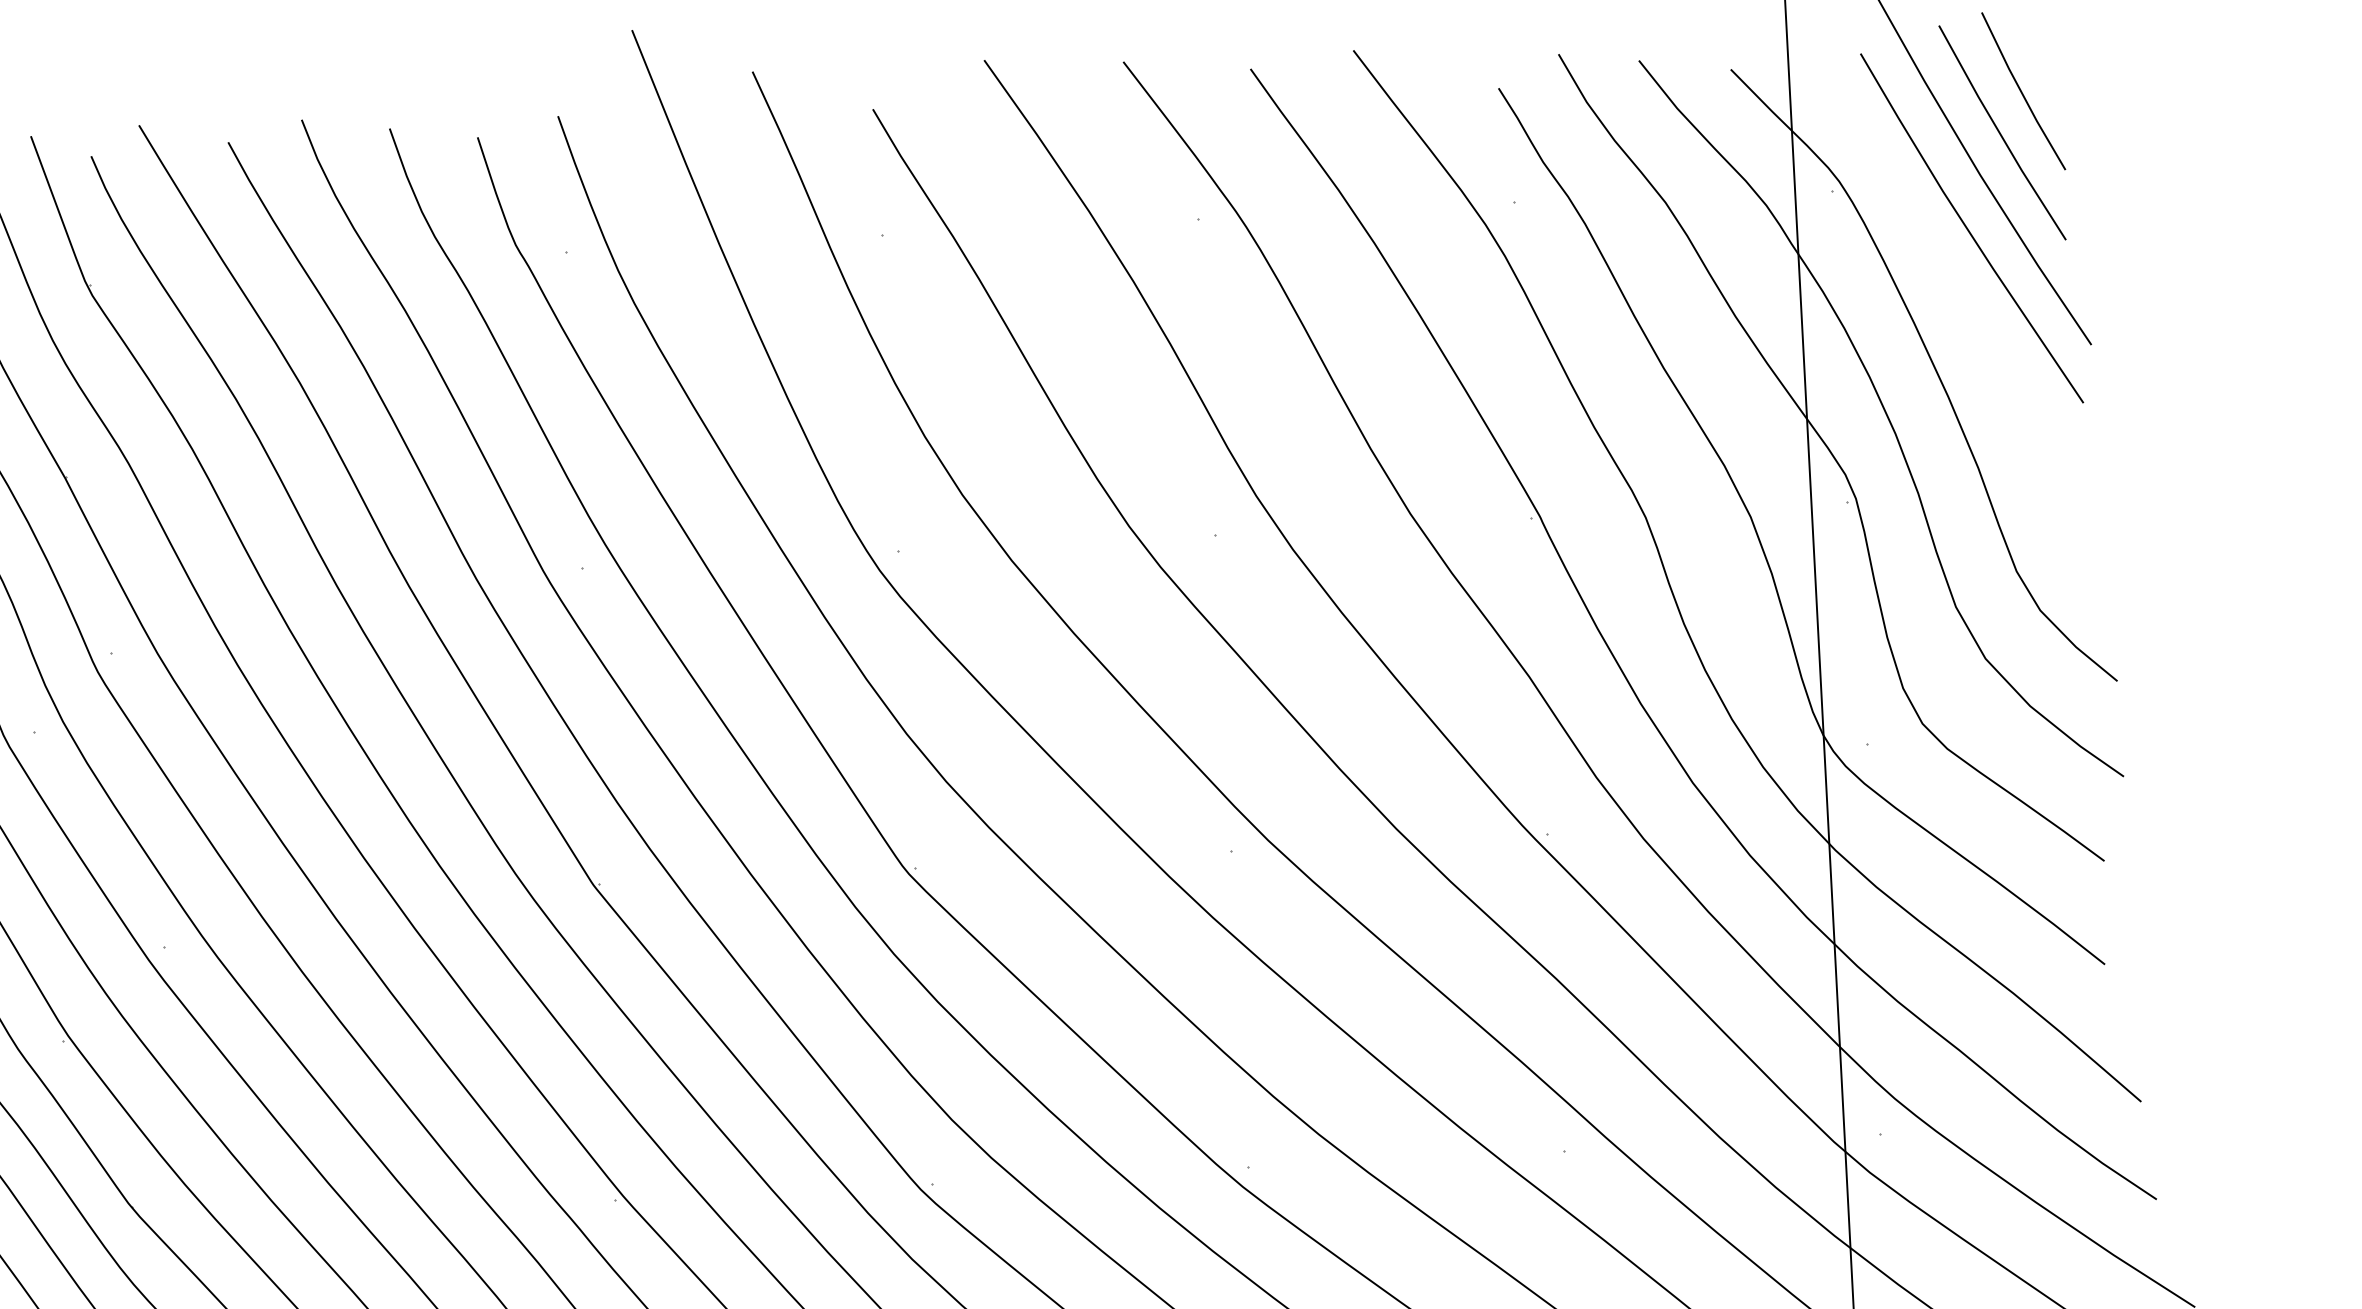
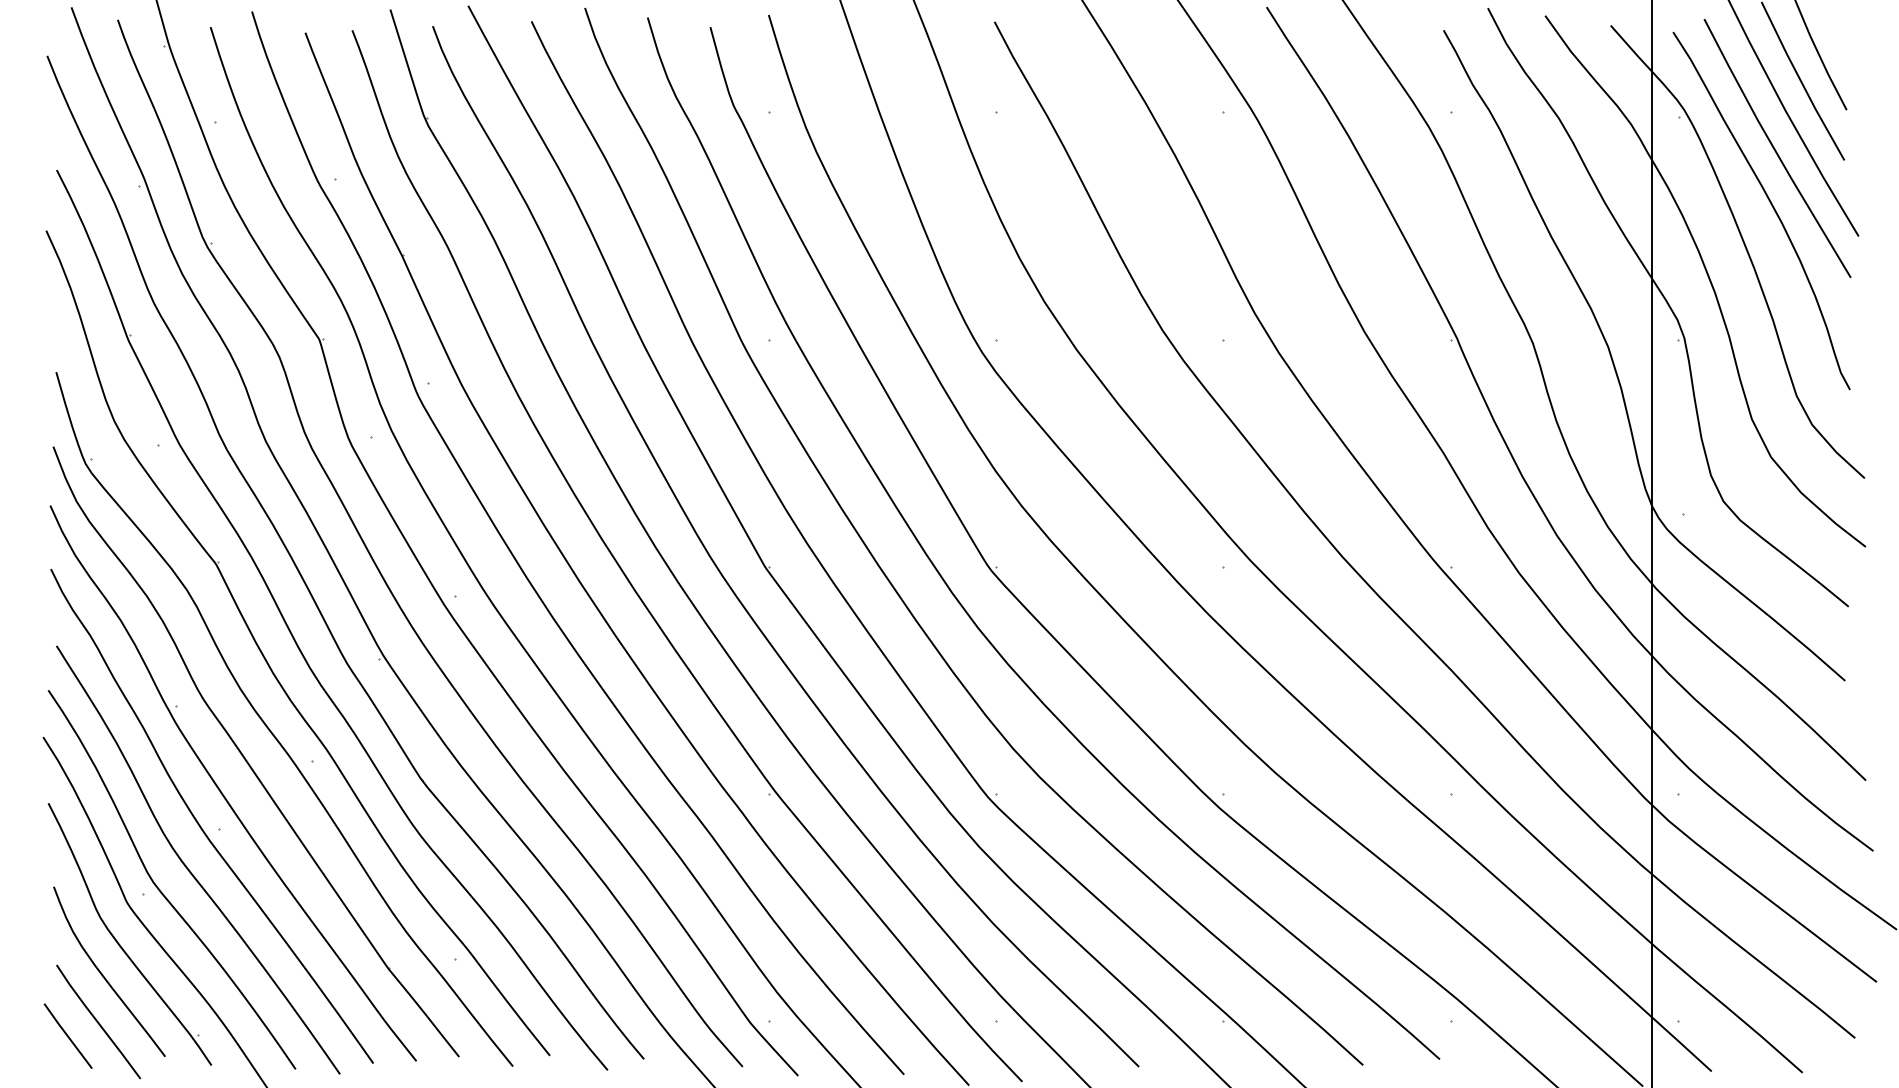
curve: (1967, 309) -> (1771, 206), added

